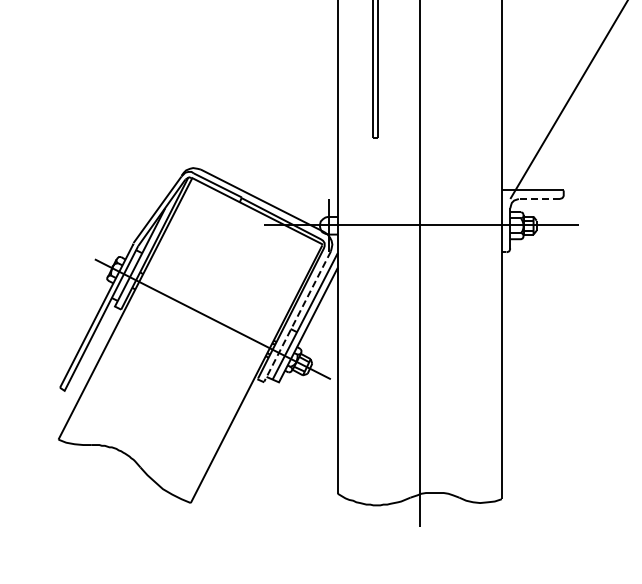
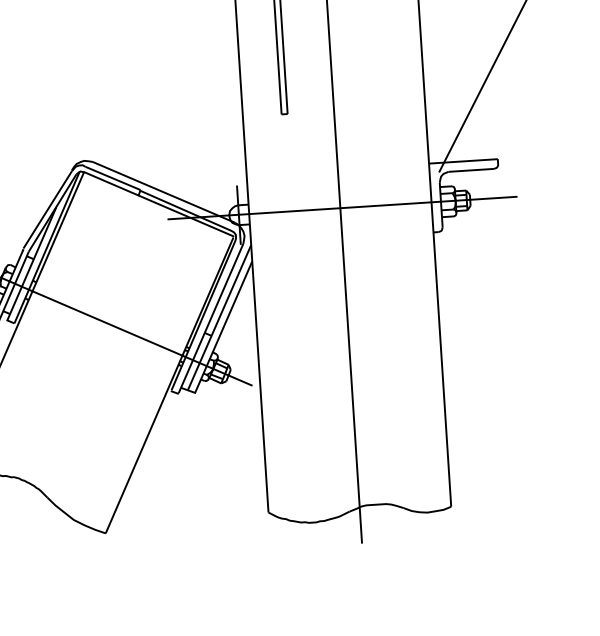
line: (539, 198) -> (471, 169), dashed -> solid
line: (297, 317) -> (211, 319), dashed -> solid

